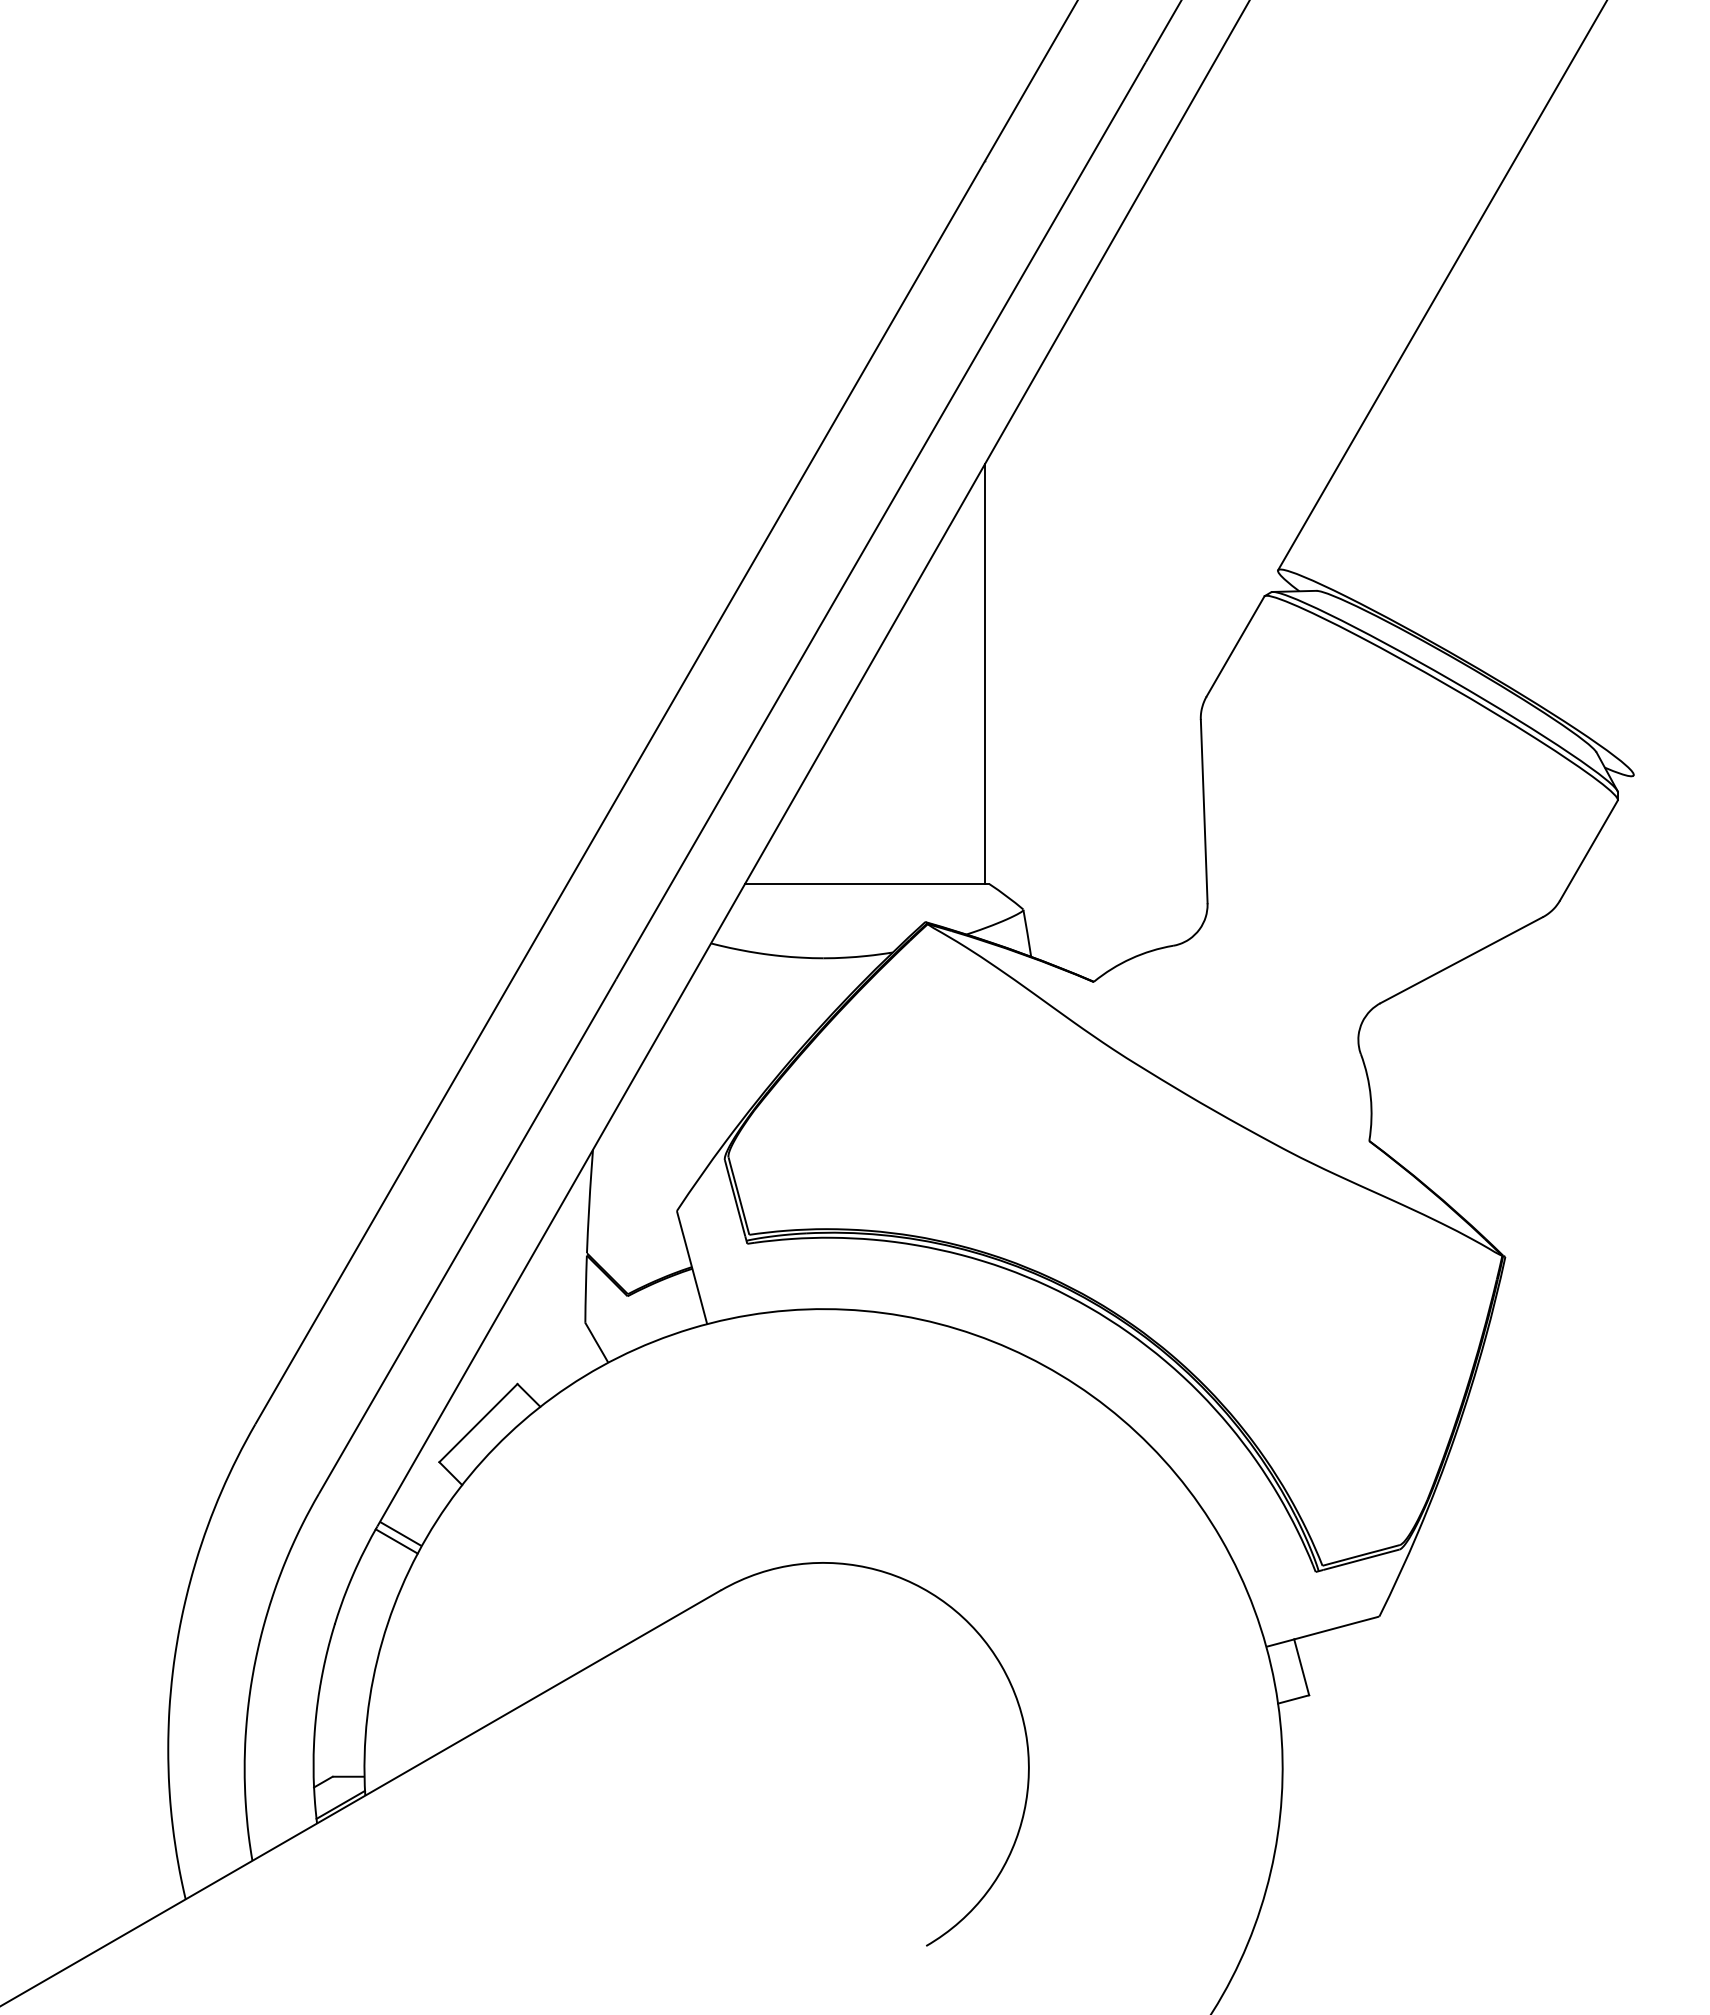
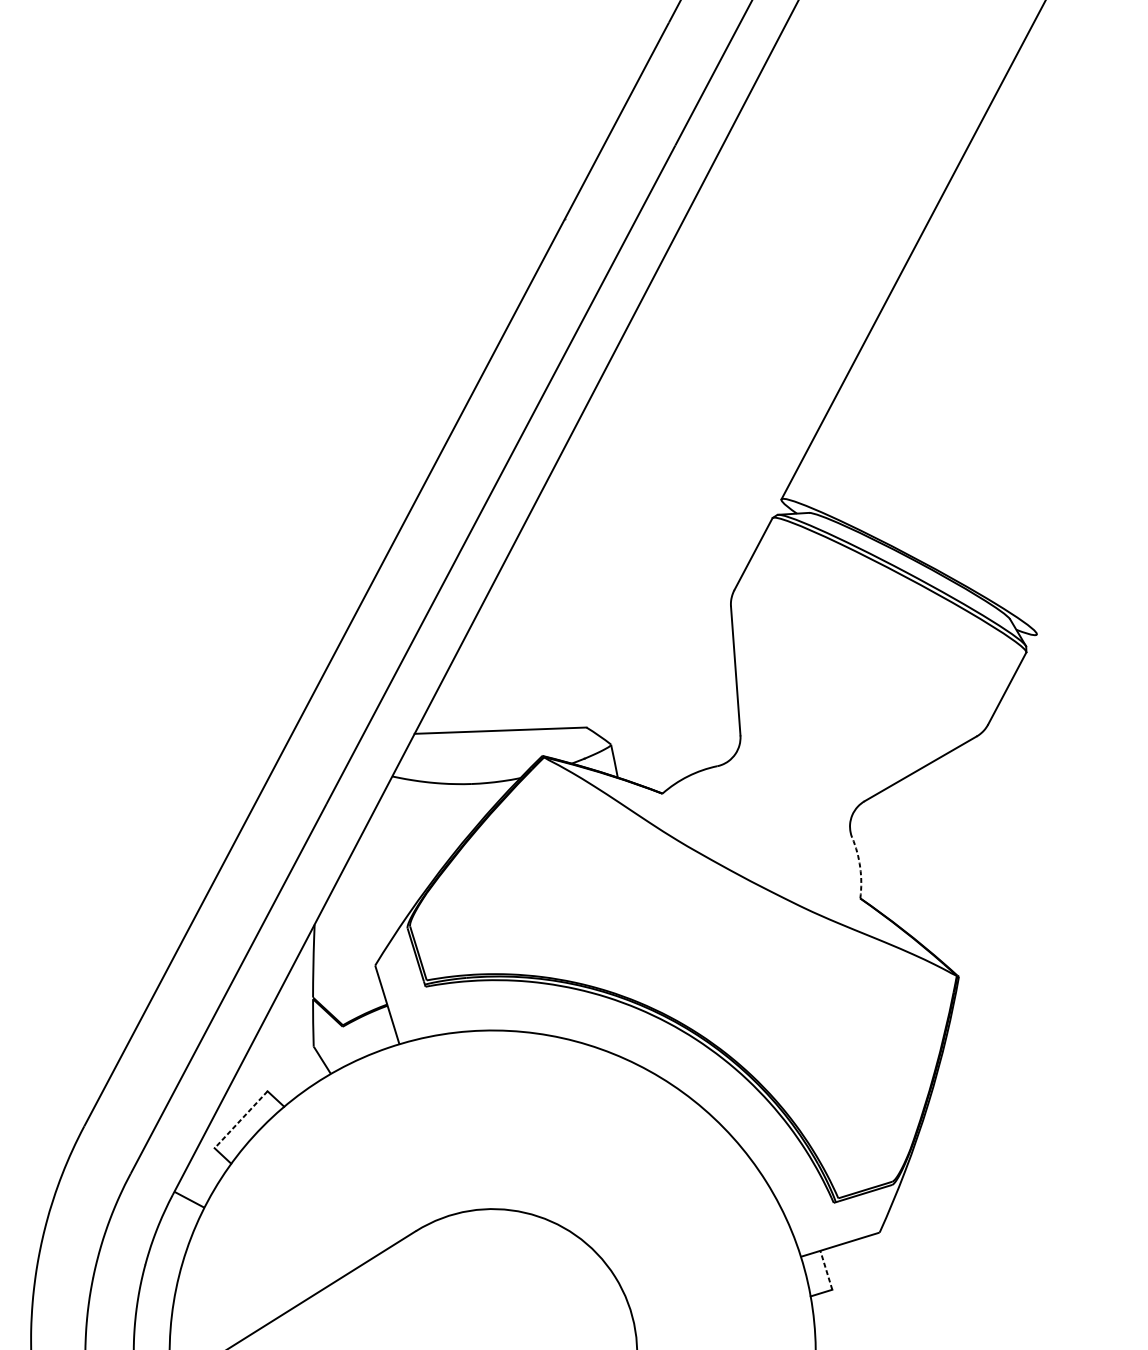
line: (985, 674) -> (578, 580), removed
arc: (1370, 1097) -> (860, 867), solid -> dashed
line: (478, 1423) -> (241, 1120), solid -> dashed
line: (396, 1541) -> (186, 1205), removed
line: (1301, 1667) -> (826, 1270), solid -> dashed

